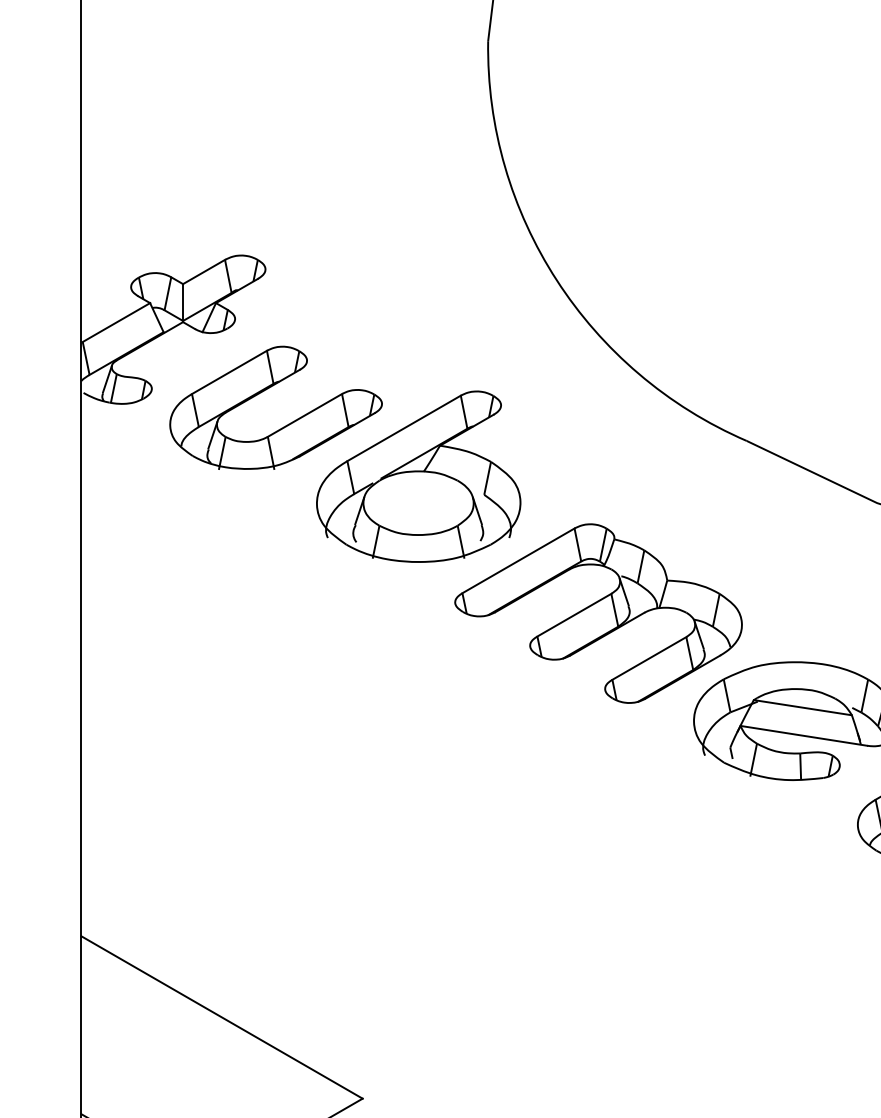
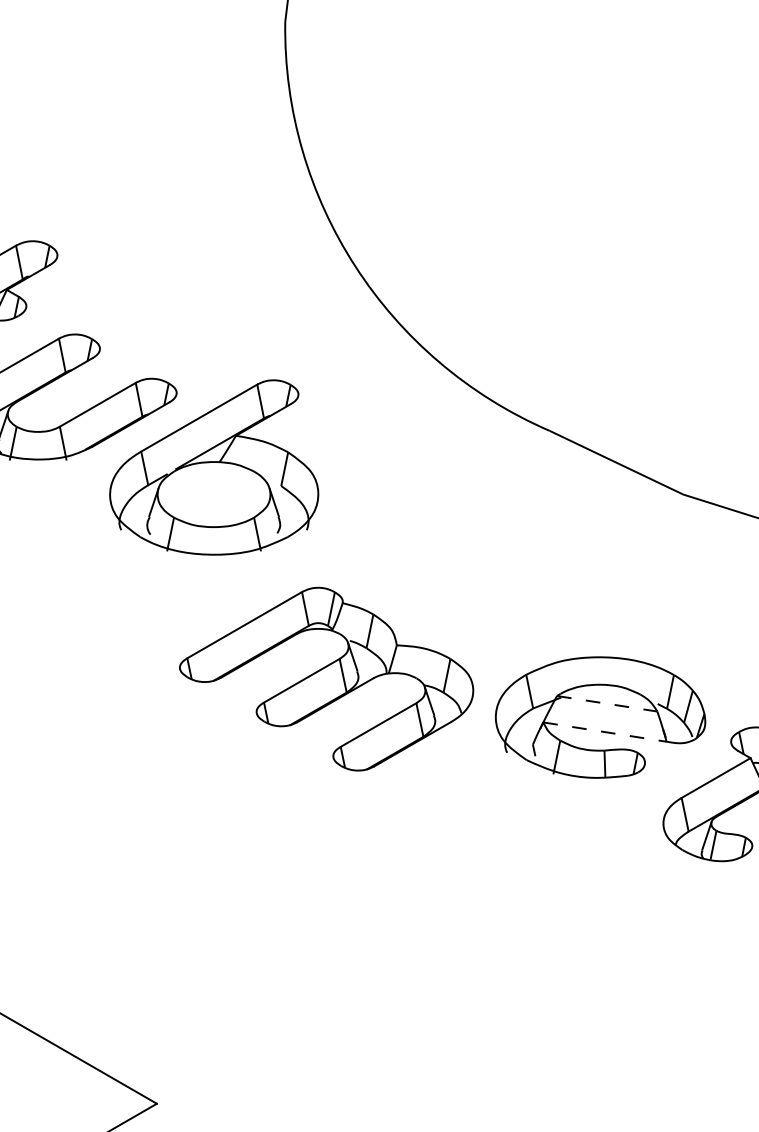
part: (598, 613) -> (326, 679), moved
line: (802, 707) -> (606, 703), solid -> dashed
line: (803, 735) -> (607, 732), solid -> dashed

